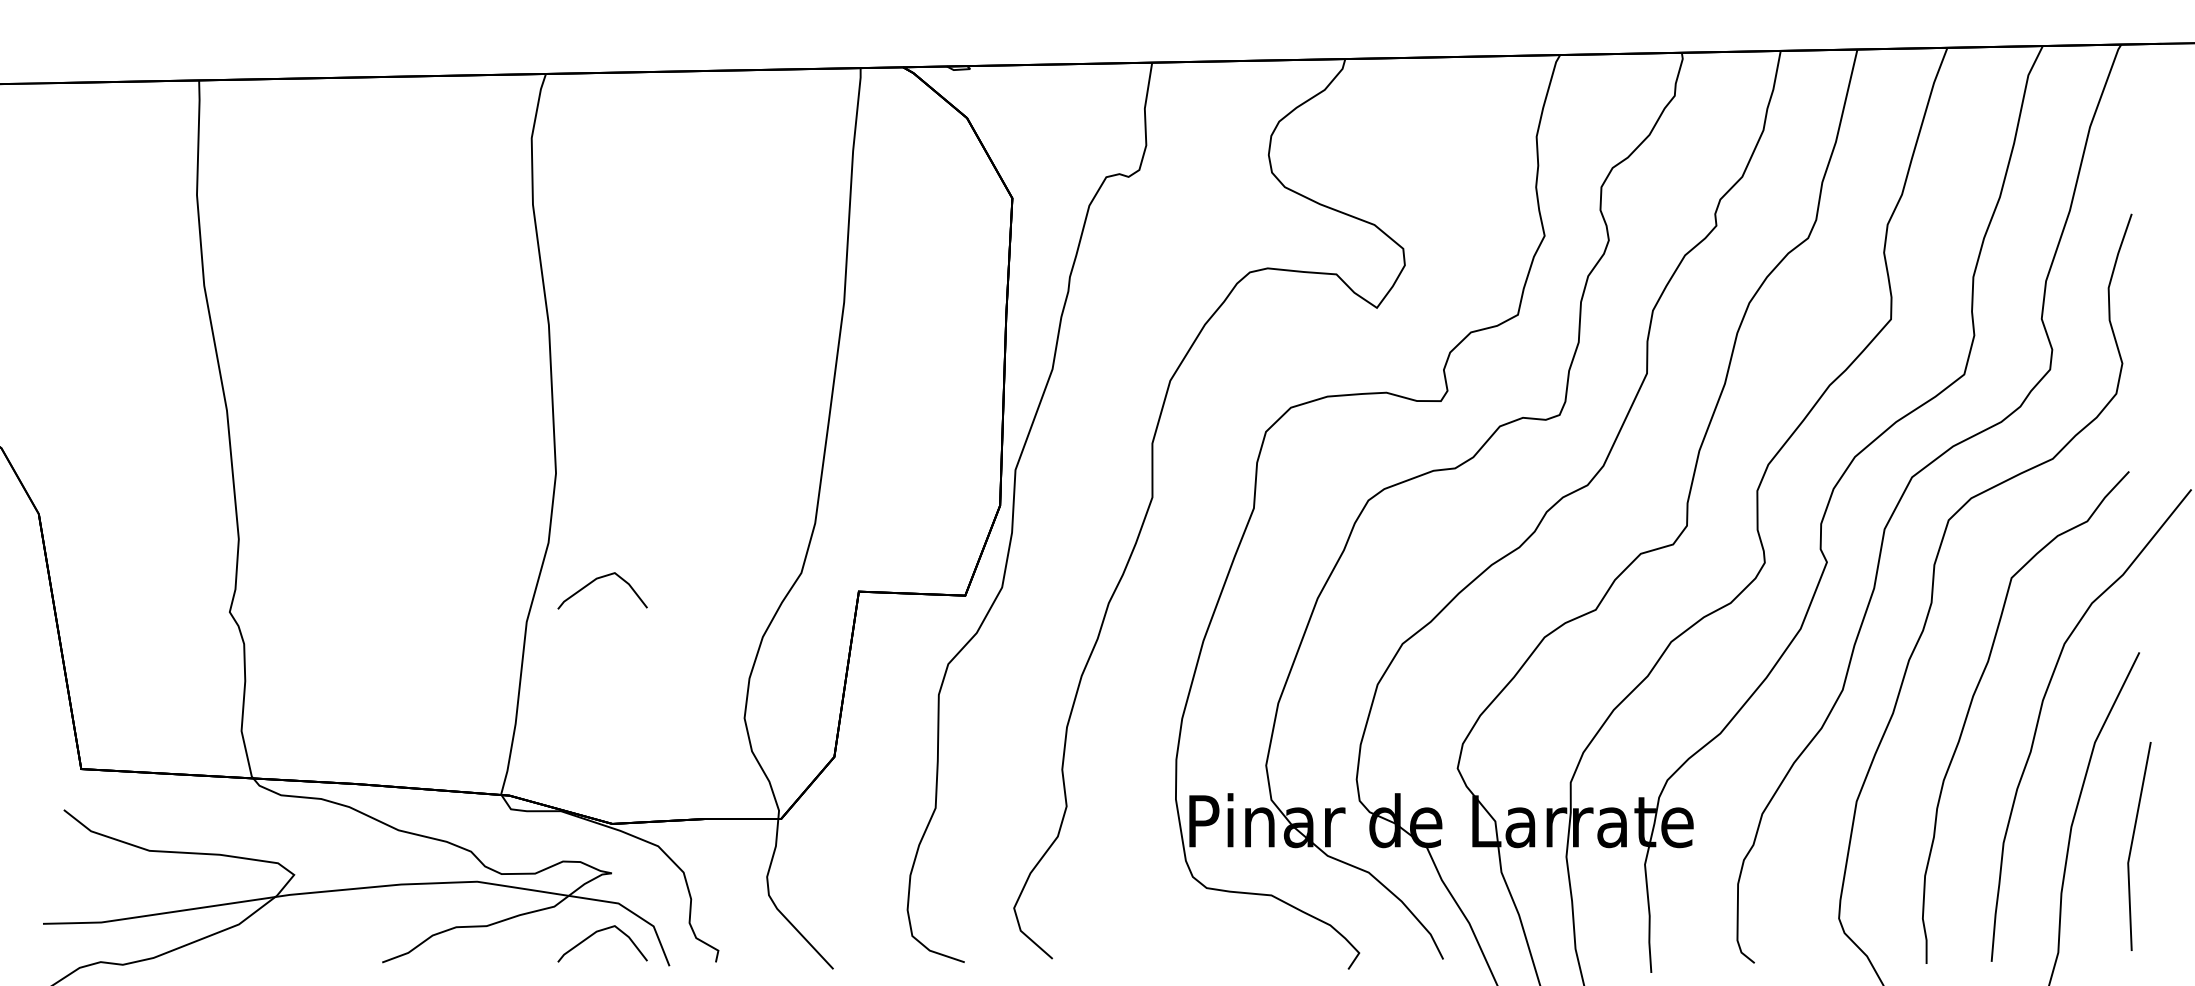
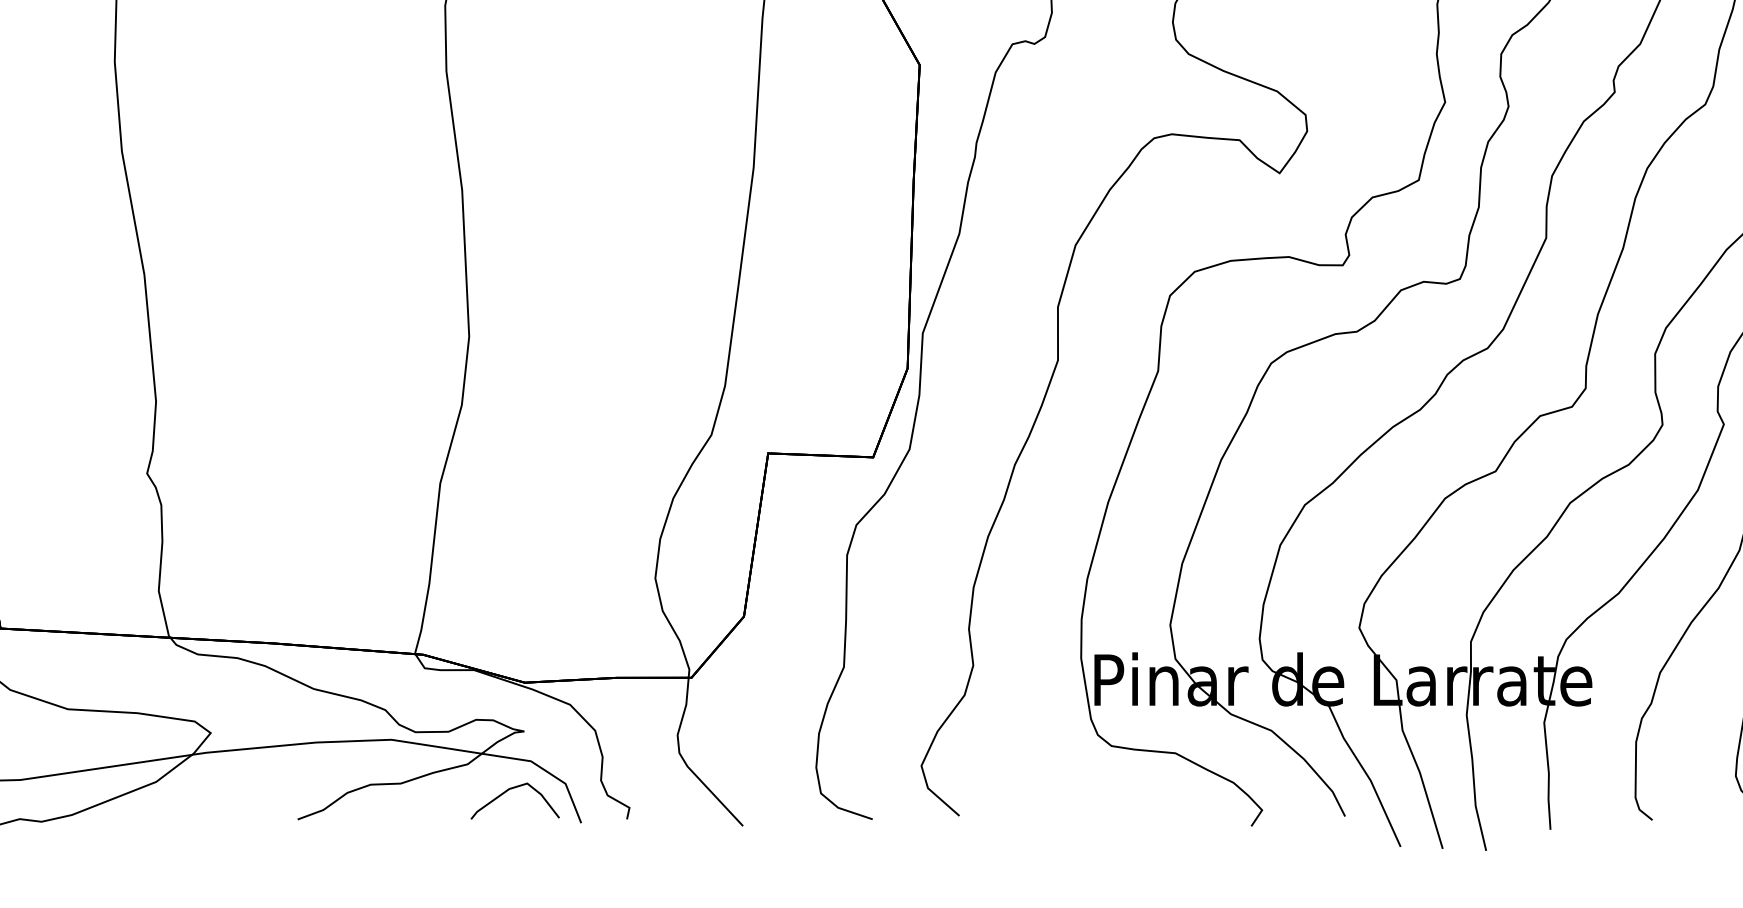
curve: (601, 578) -> (514, 440), removed

